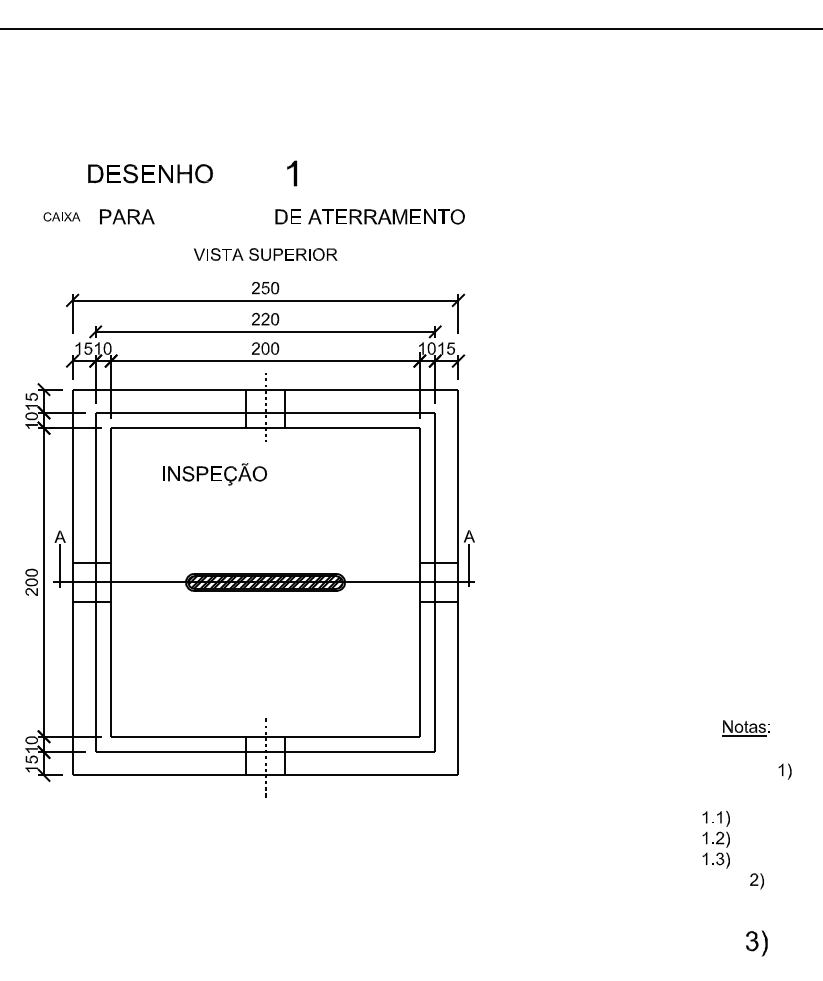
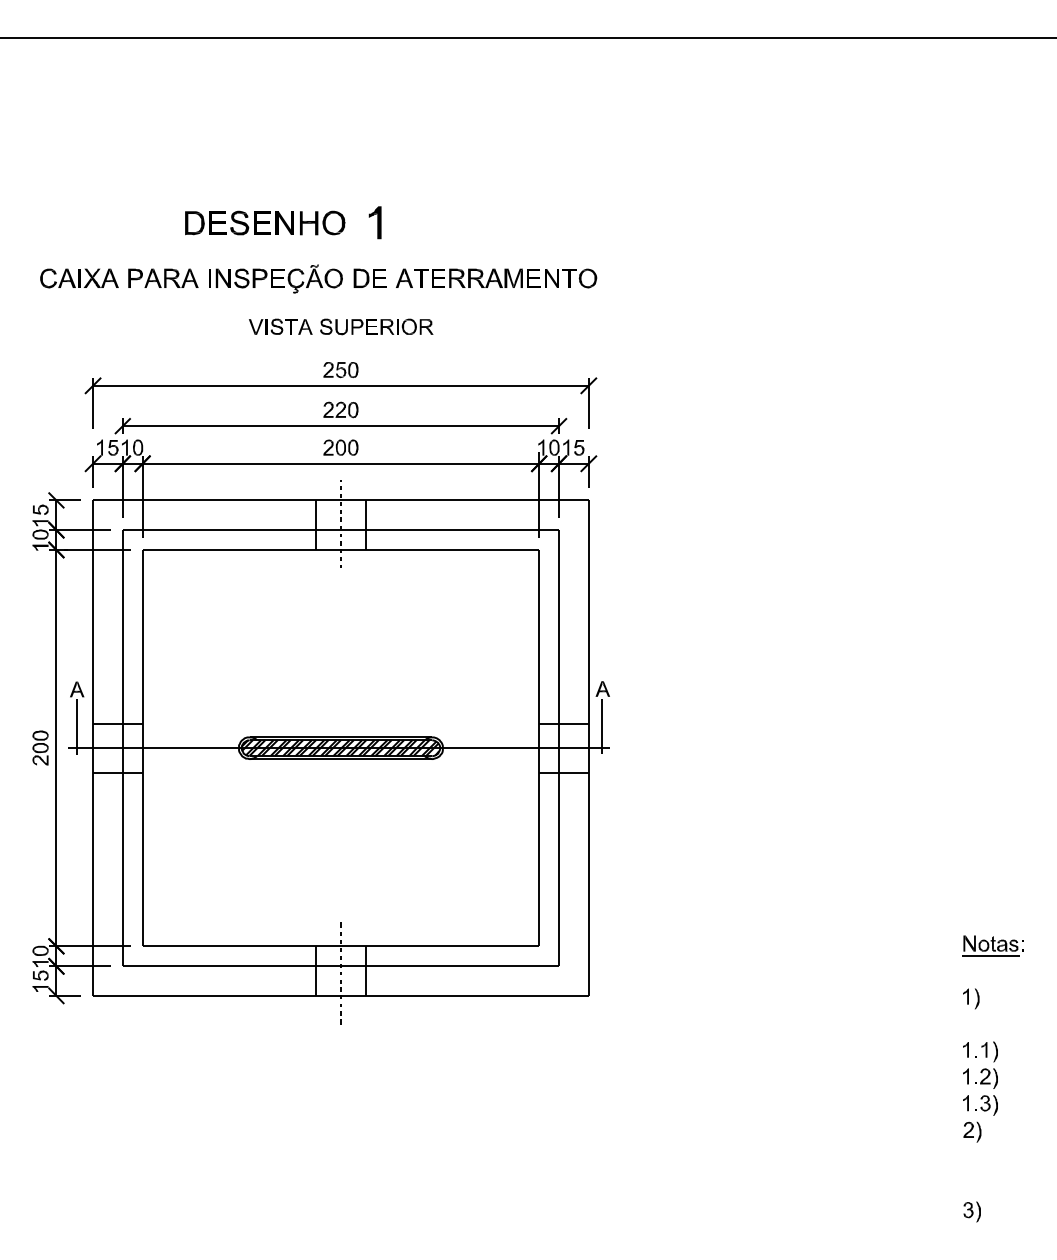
part: (150, 173) -> (265, 222), moved
part: (61, 216) -> (78, 277), size x1.67
part: (214, 474) -> (275, 279), moved
part: (745, 728) -> (992, 946), moved
part: (784, 771) -> (970, 998), moved
part: (715, 839) -> (979, 1078), moved
part: (756, 943) -> (971, 1211), size x0.62

